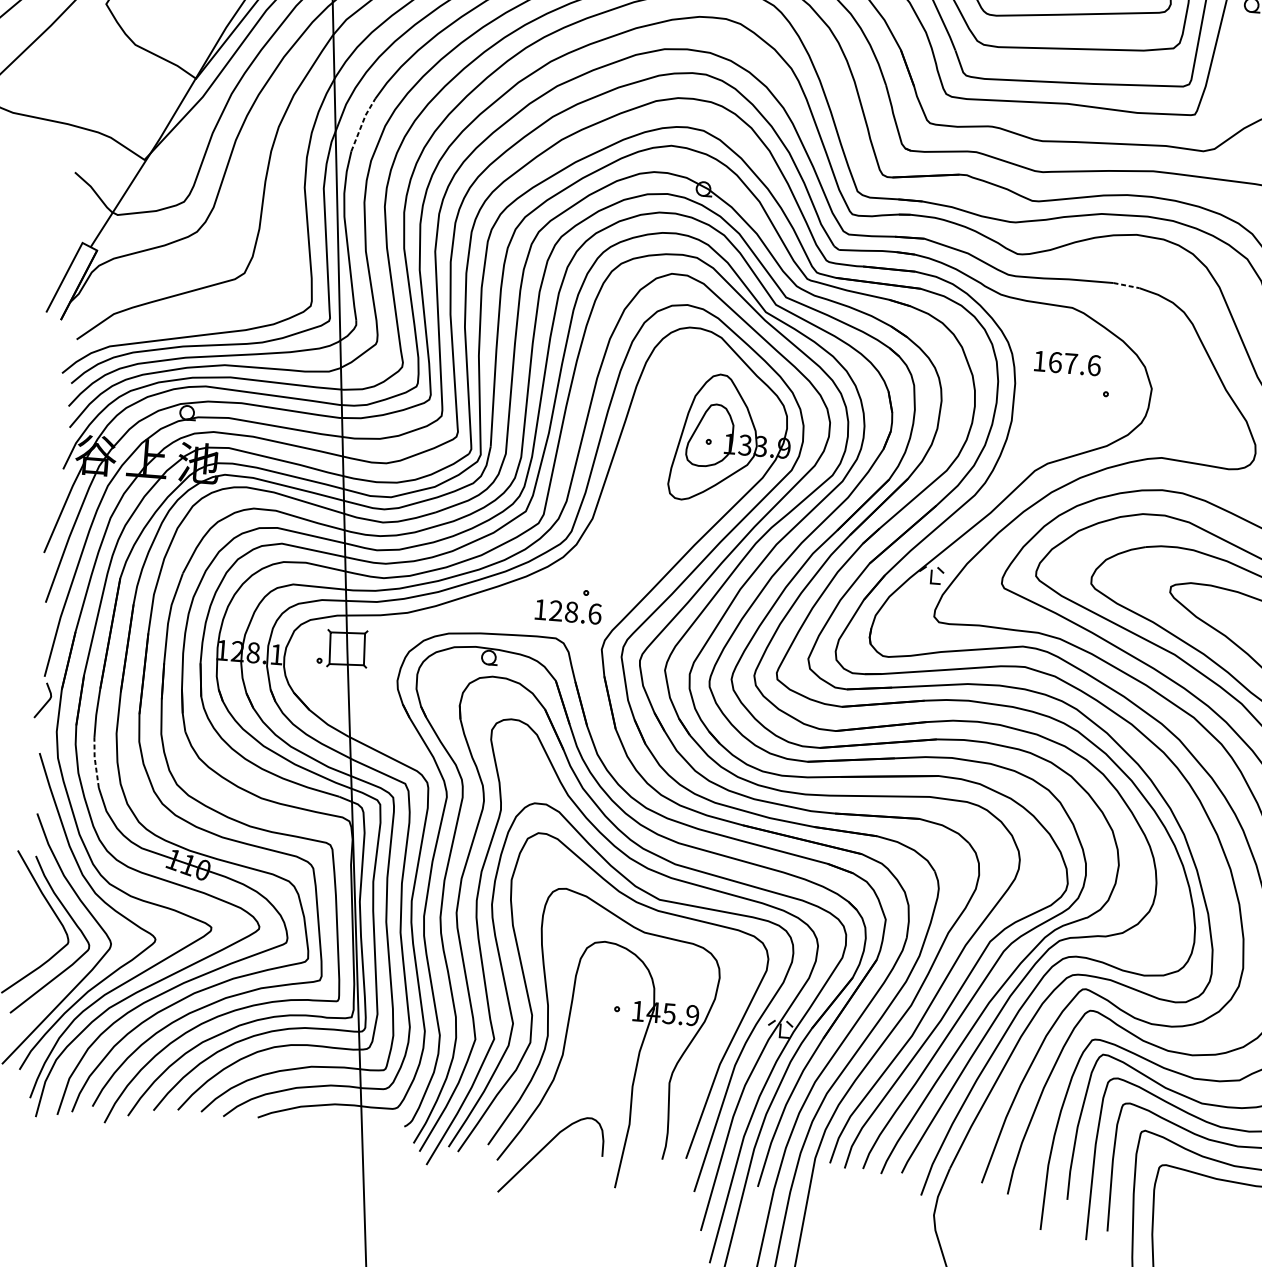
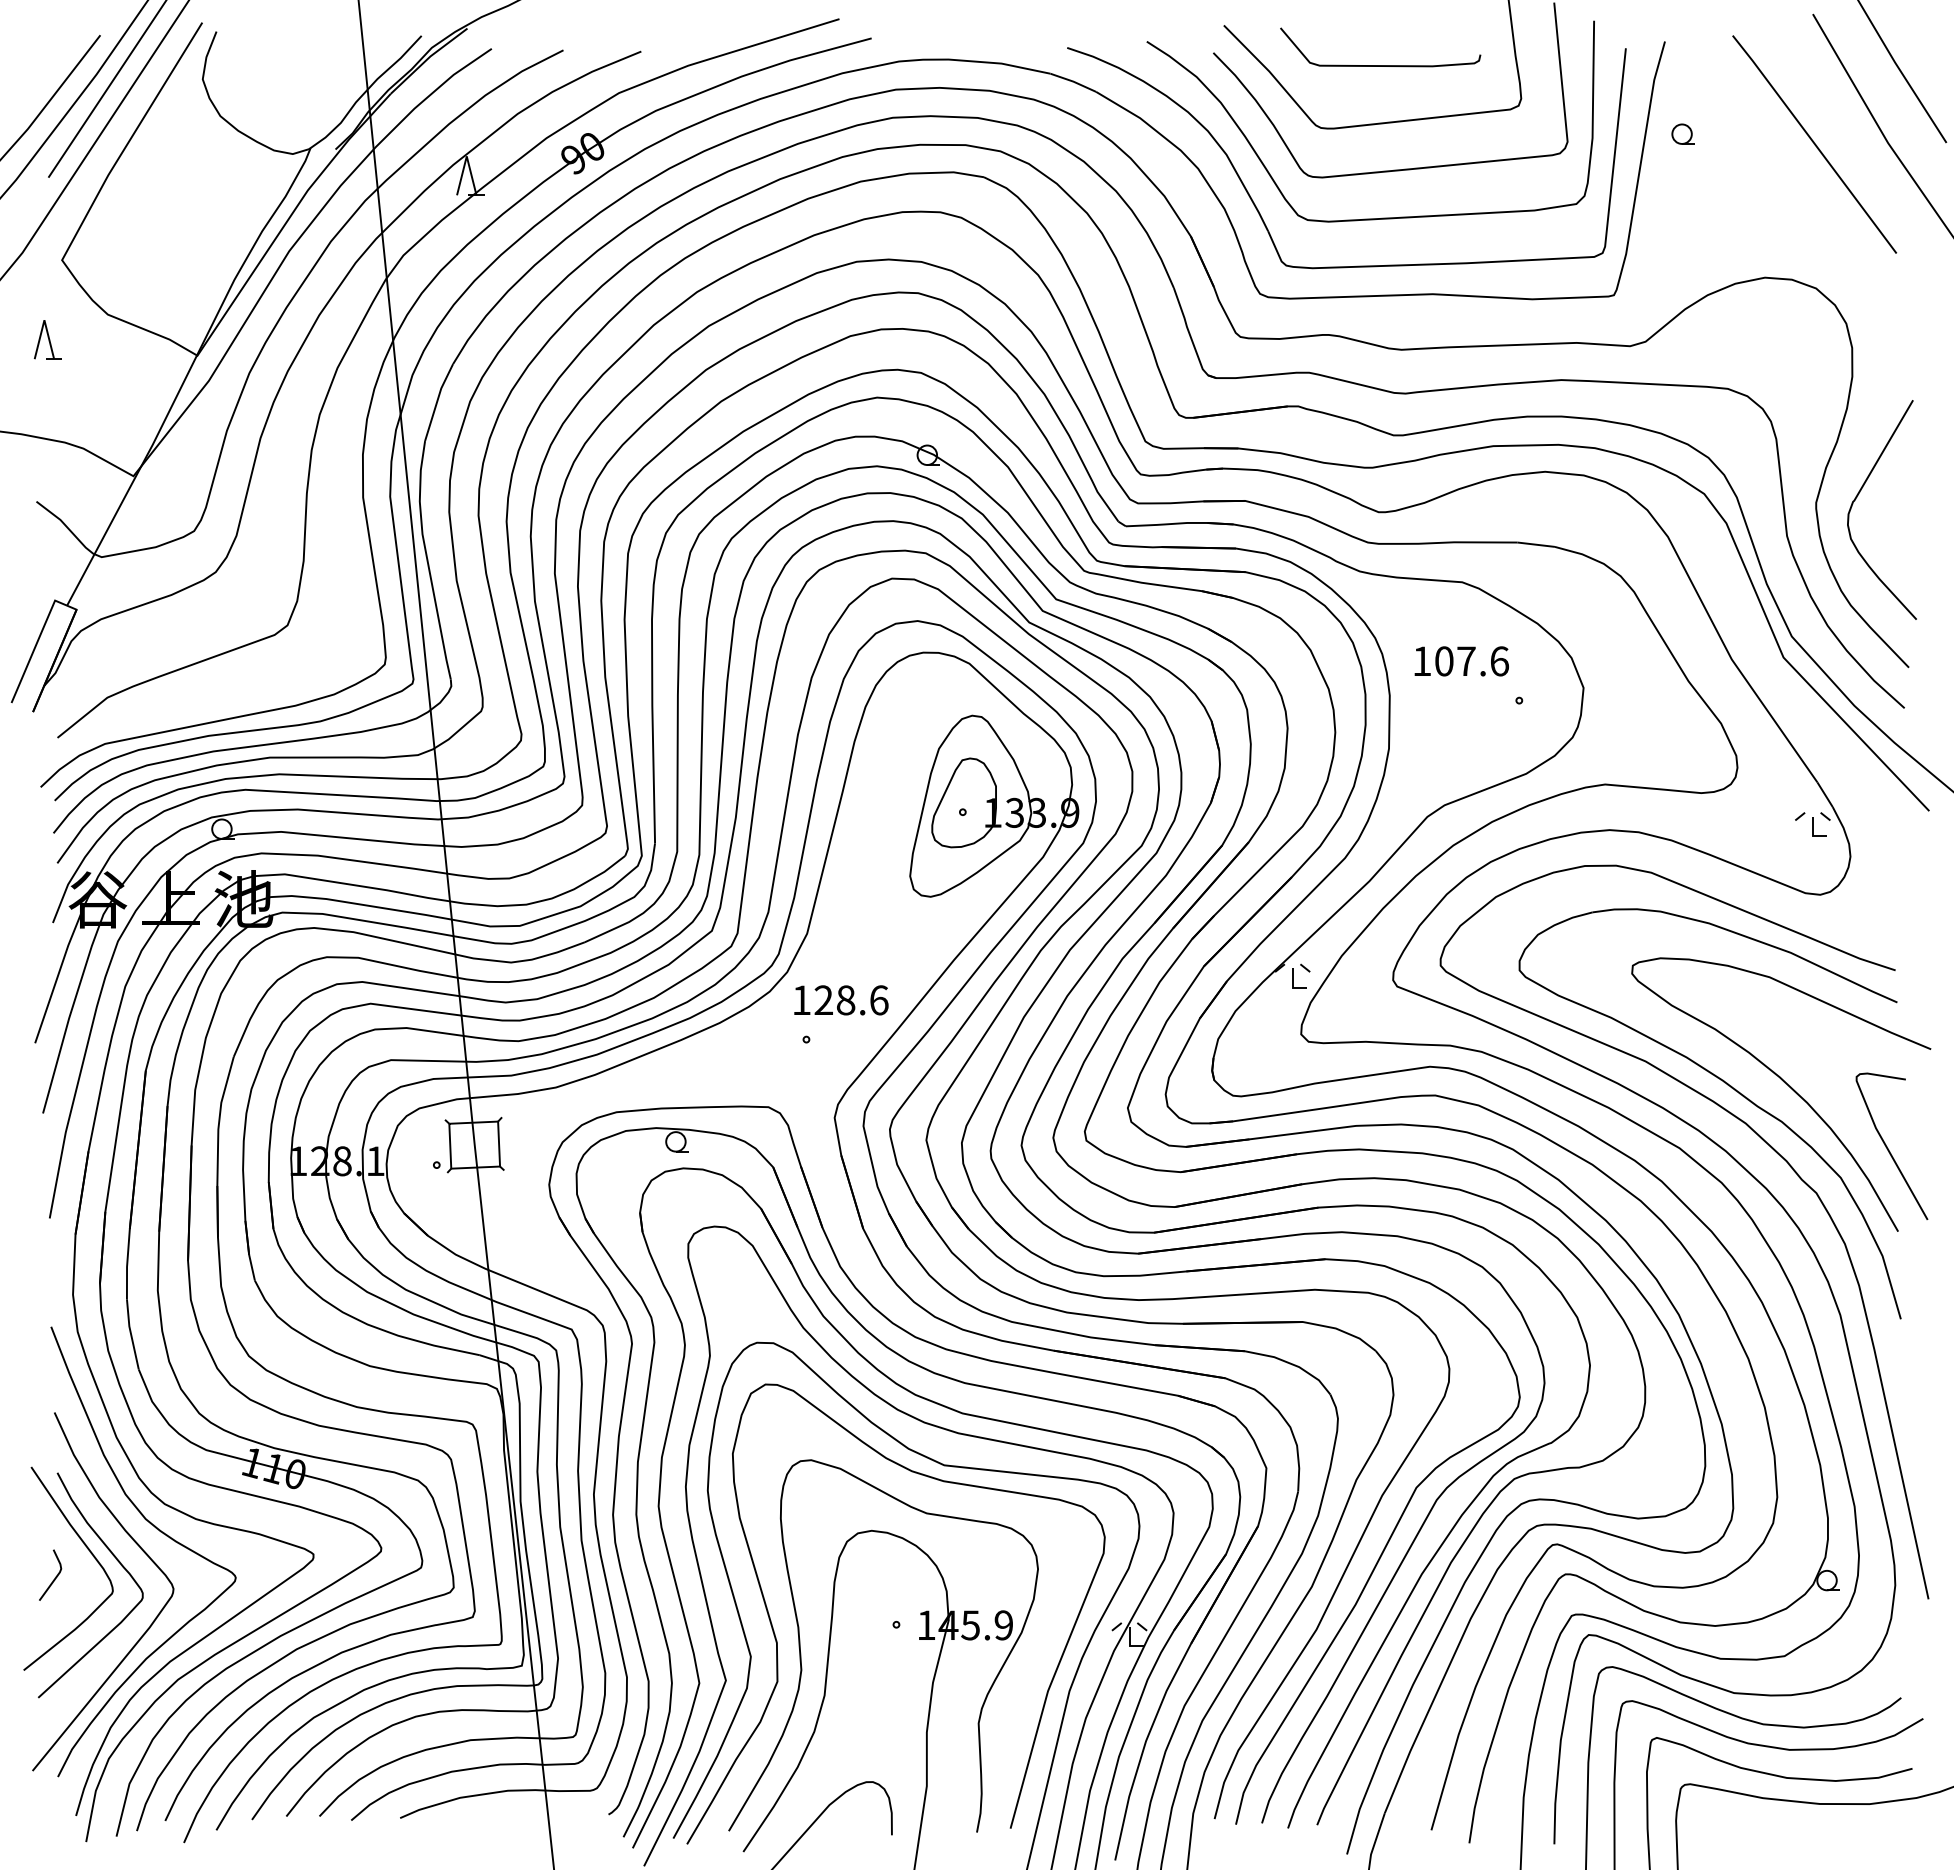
part: (91, 59) -> (47, 339), added
line: (362, 124) -> (437, 401), dashed -> solid
line: (1126, 285) -> (1536, 544), dashed -> solid
text: (1055, 362) -> (1444, 661), 167.6 -> 107.6
text: (568, 612) -> (841, 1000), moved
line: (46, 701) -> (55, 1576), moved
line: (95, 762) -> (131, 1334), dashed -> solid

